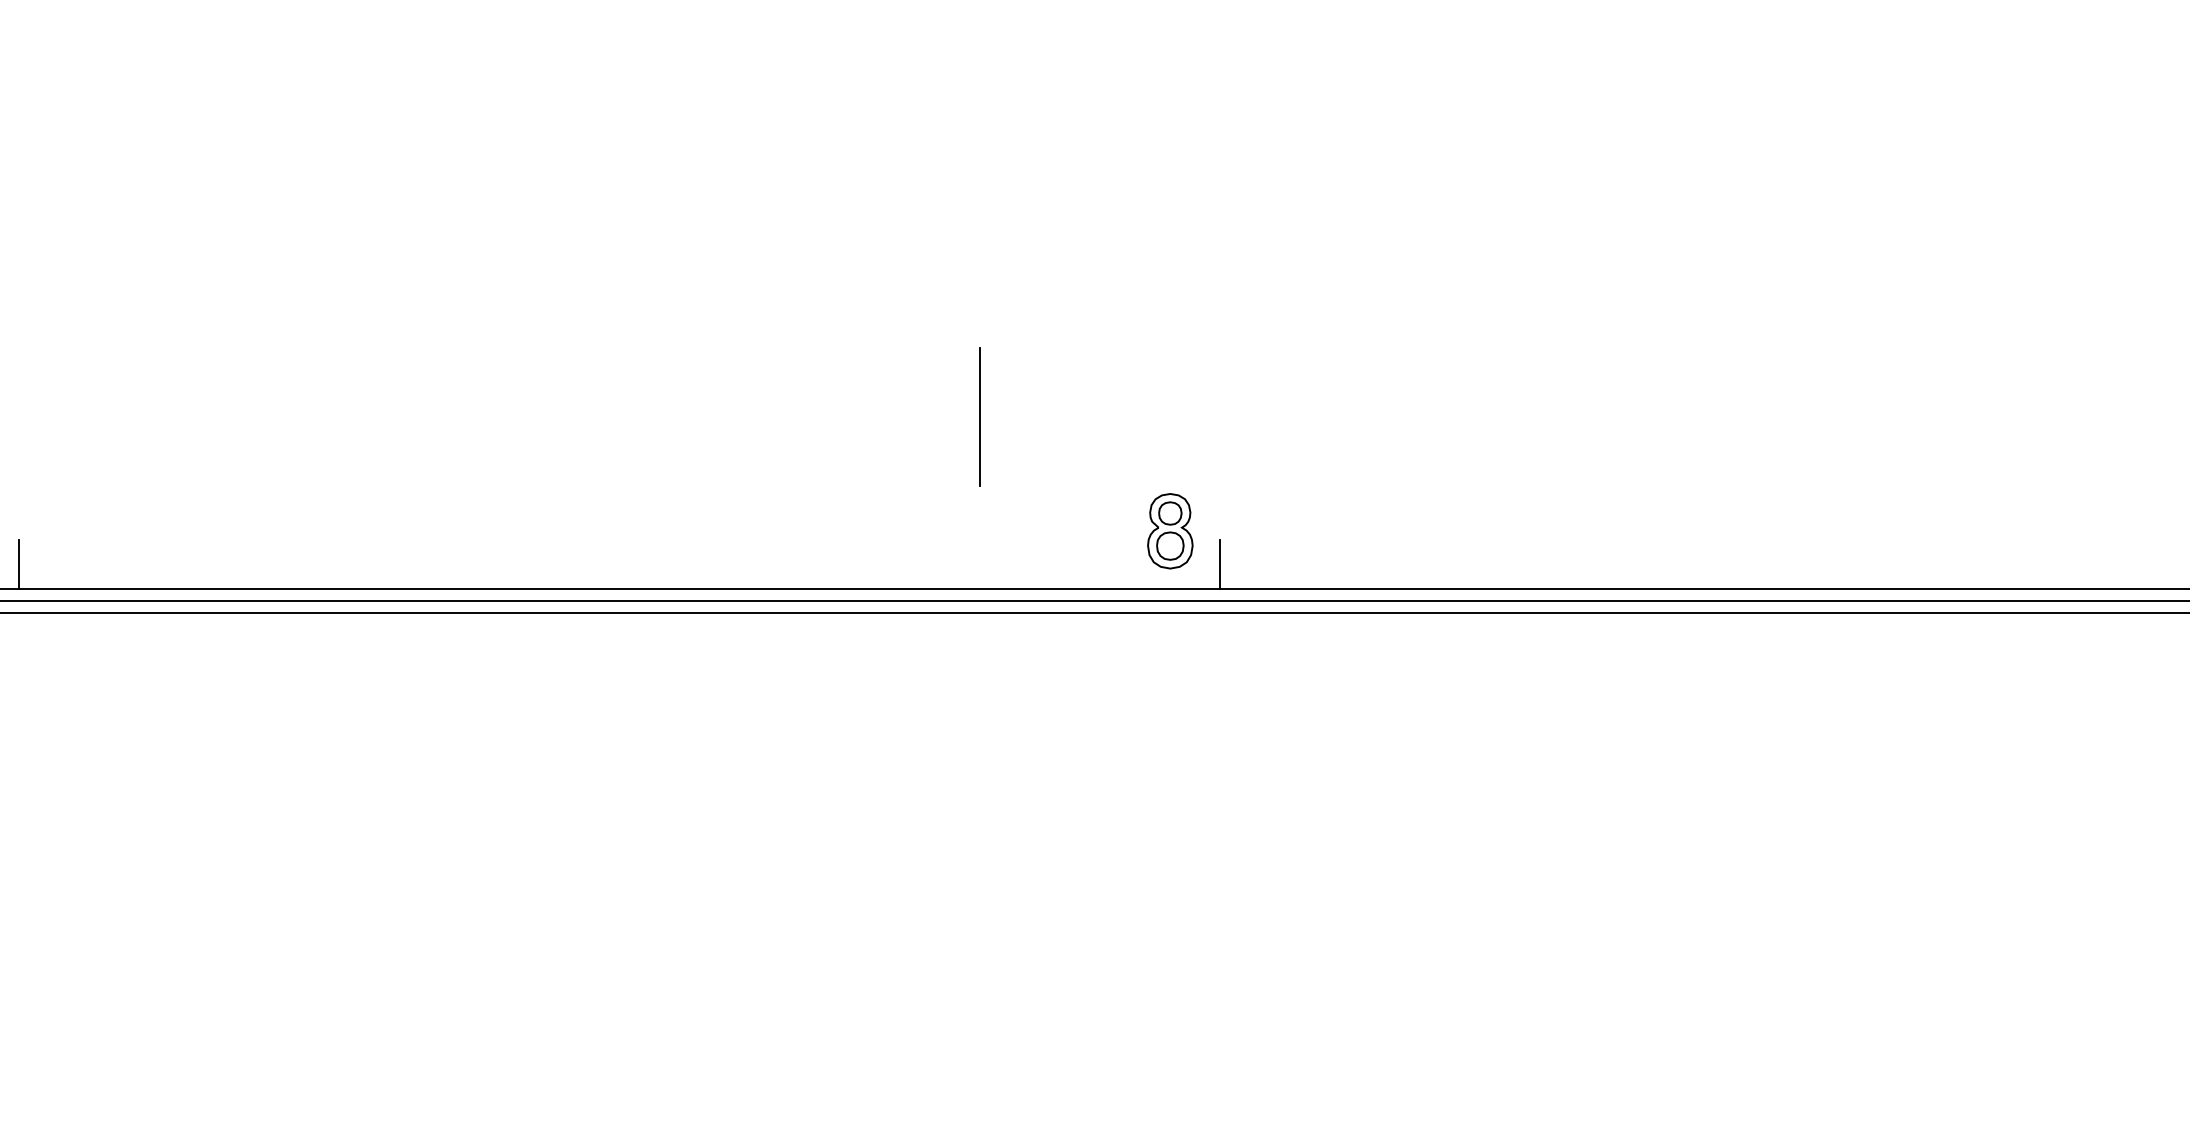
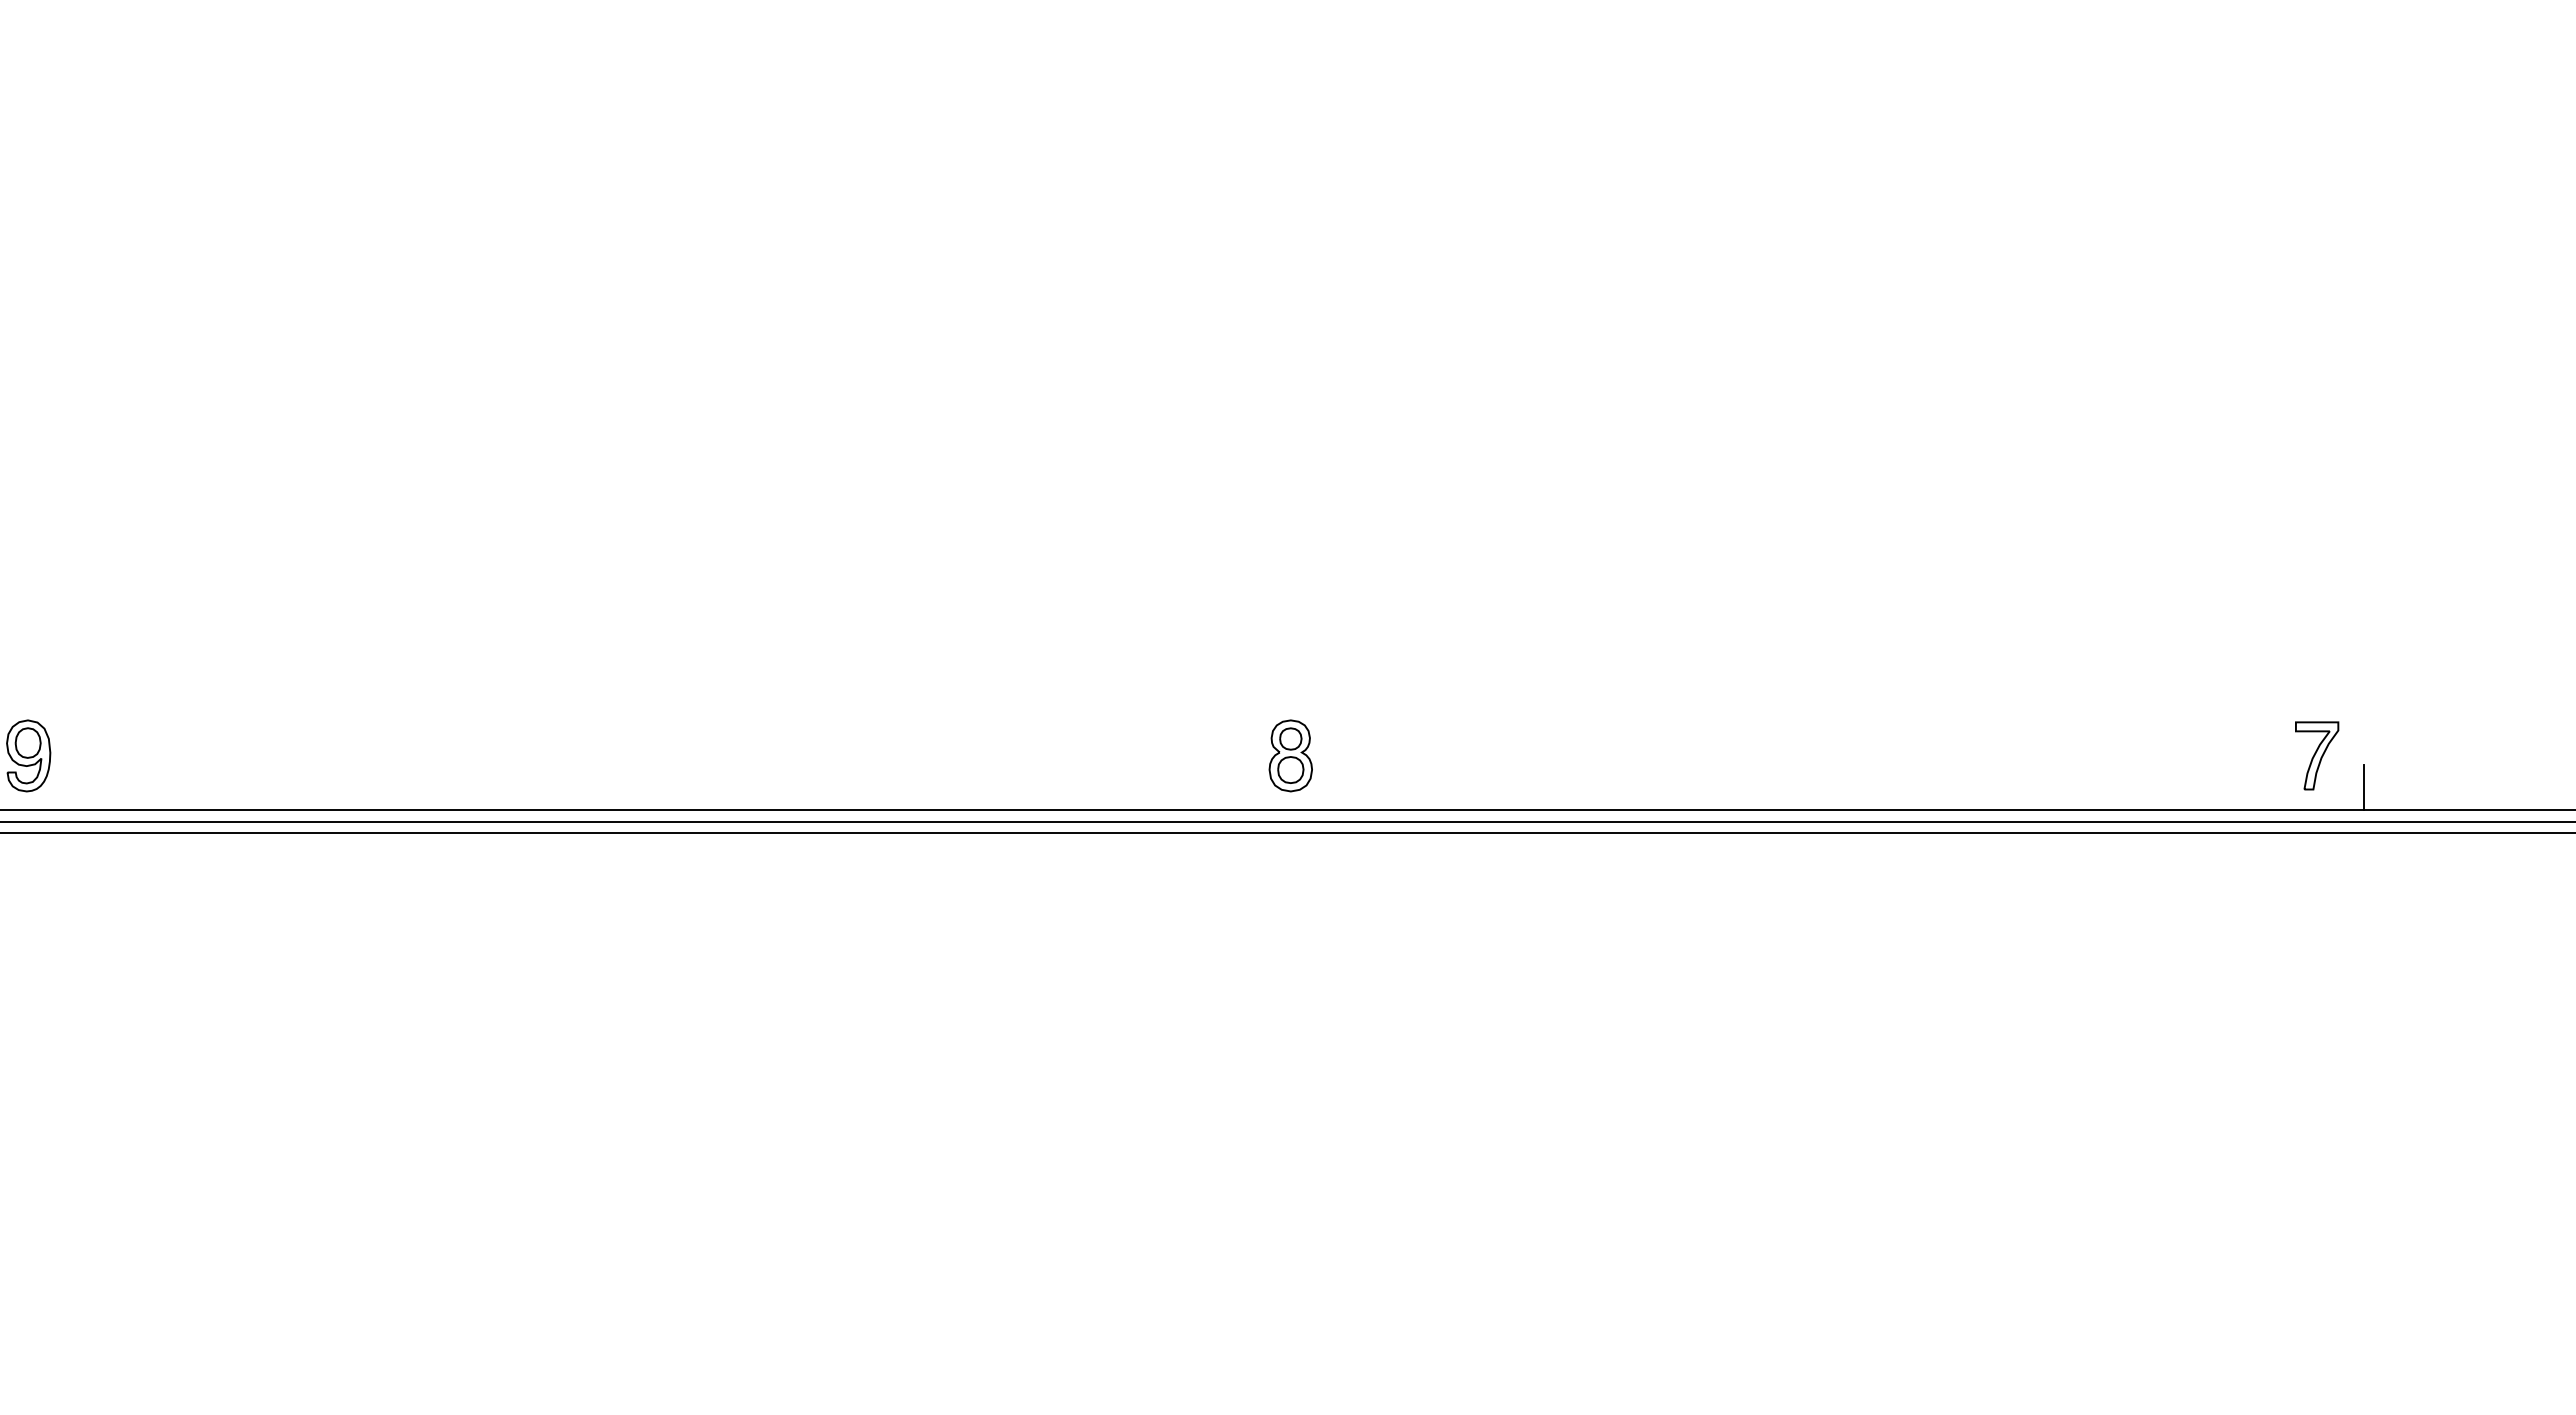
line: (979, 417) -> (991, 647), removed
part: (1169, 530) -> (1290, 755), moved
line: (19, 564) -> (76, 787), removed
line: (1220, 564) -> (1220, 787), removed

